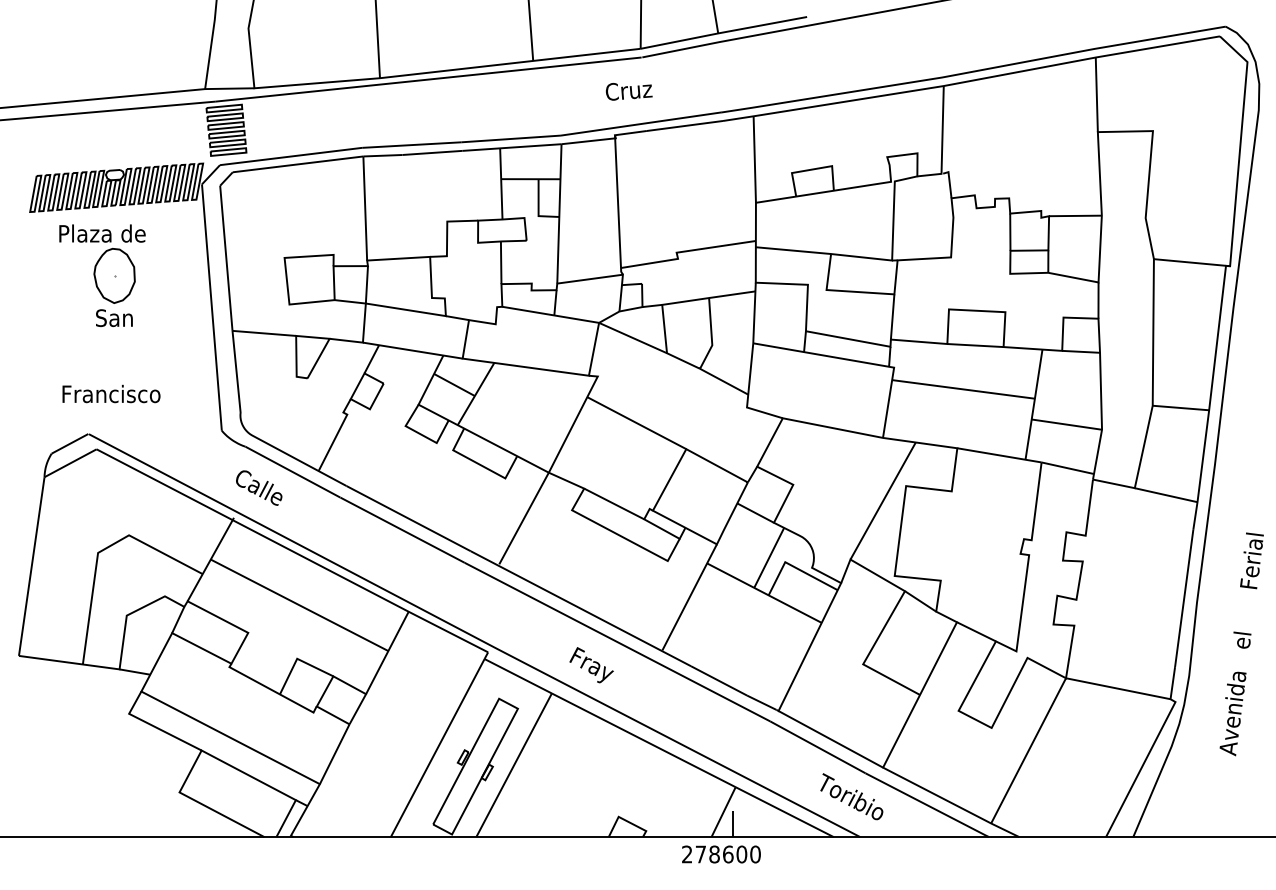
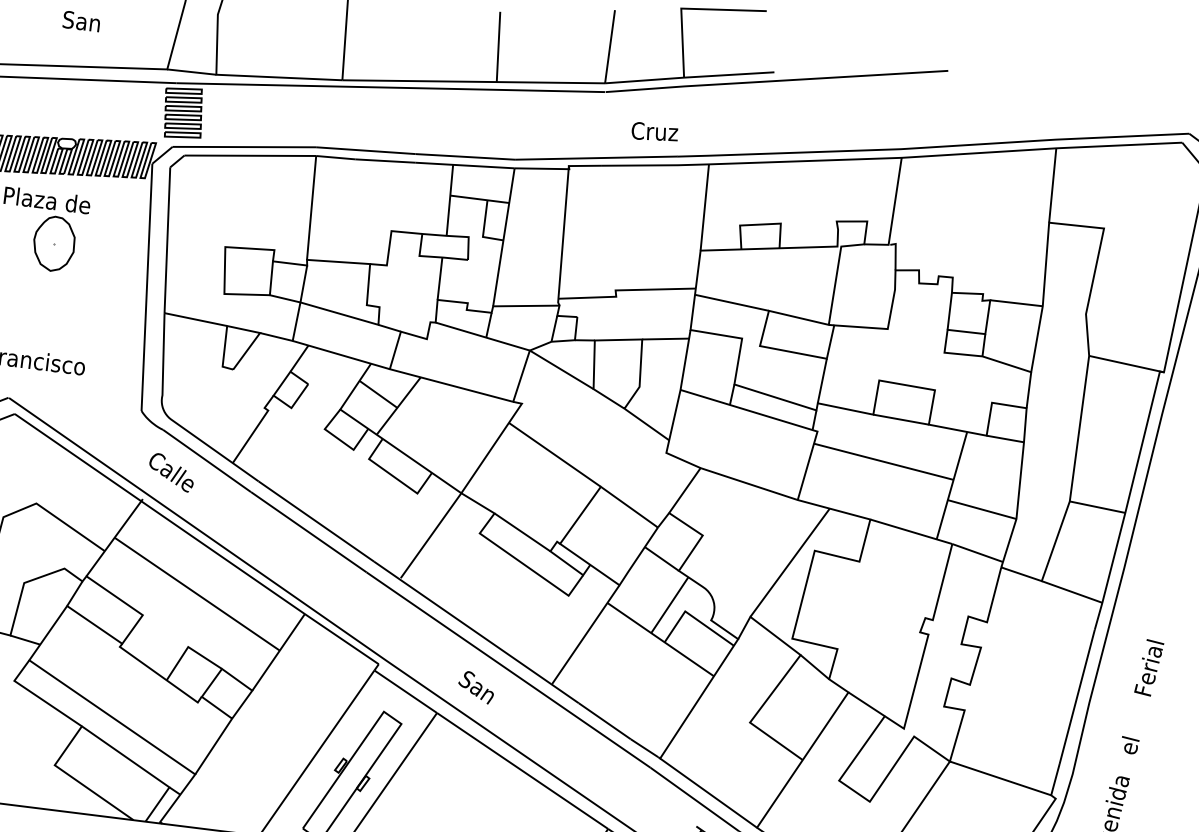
text: (628, 91) -> (654, 132), moved
text: (114, 317) -> (81, 20), moved
text: (591, 665) -> (479, 690), Fray -> San

